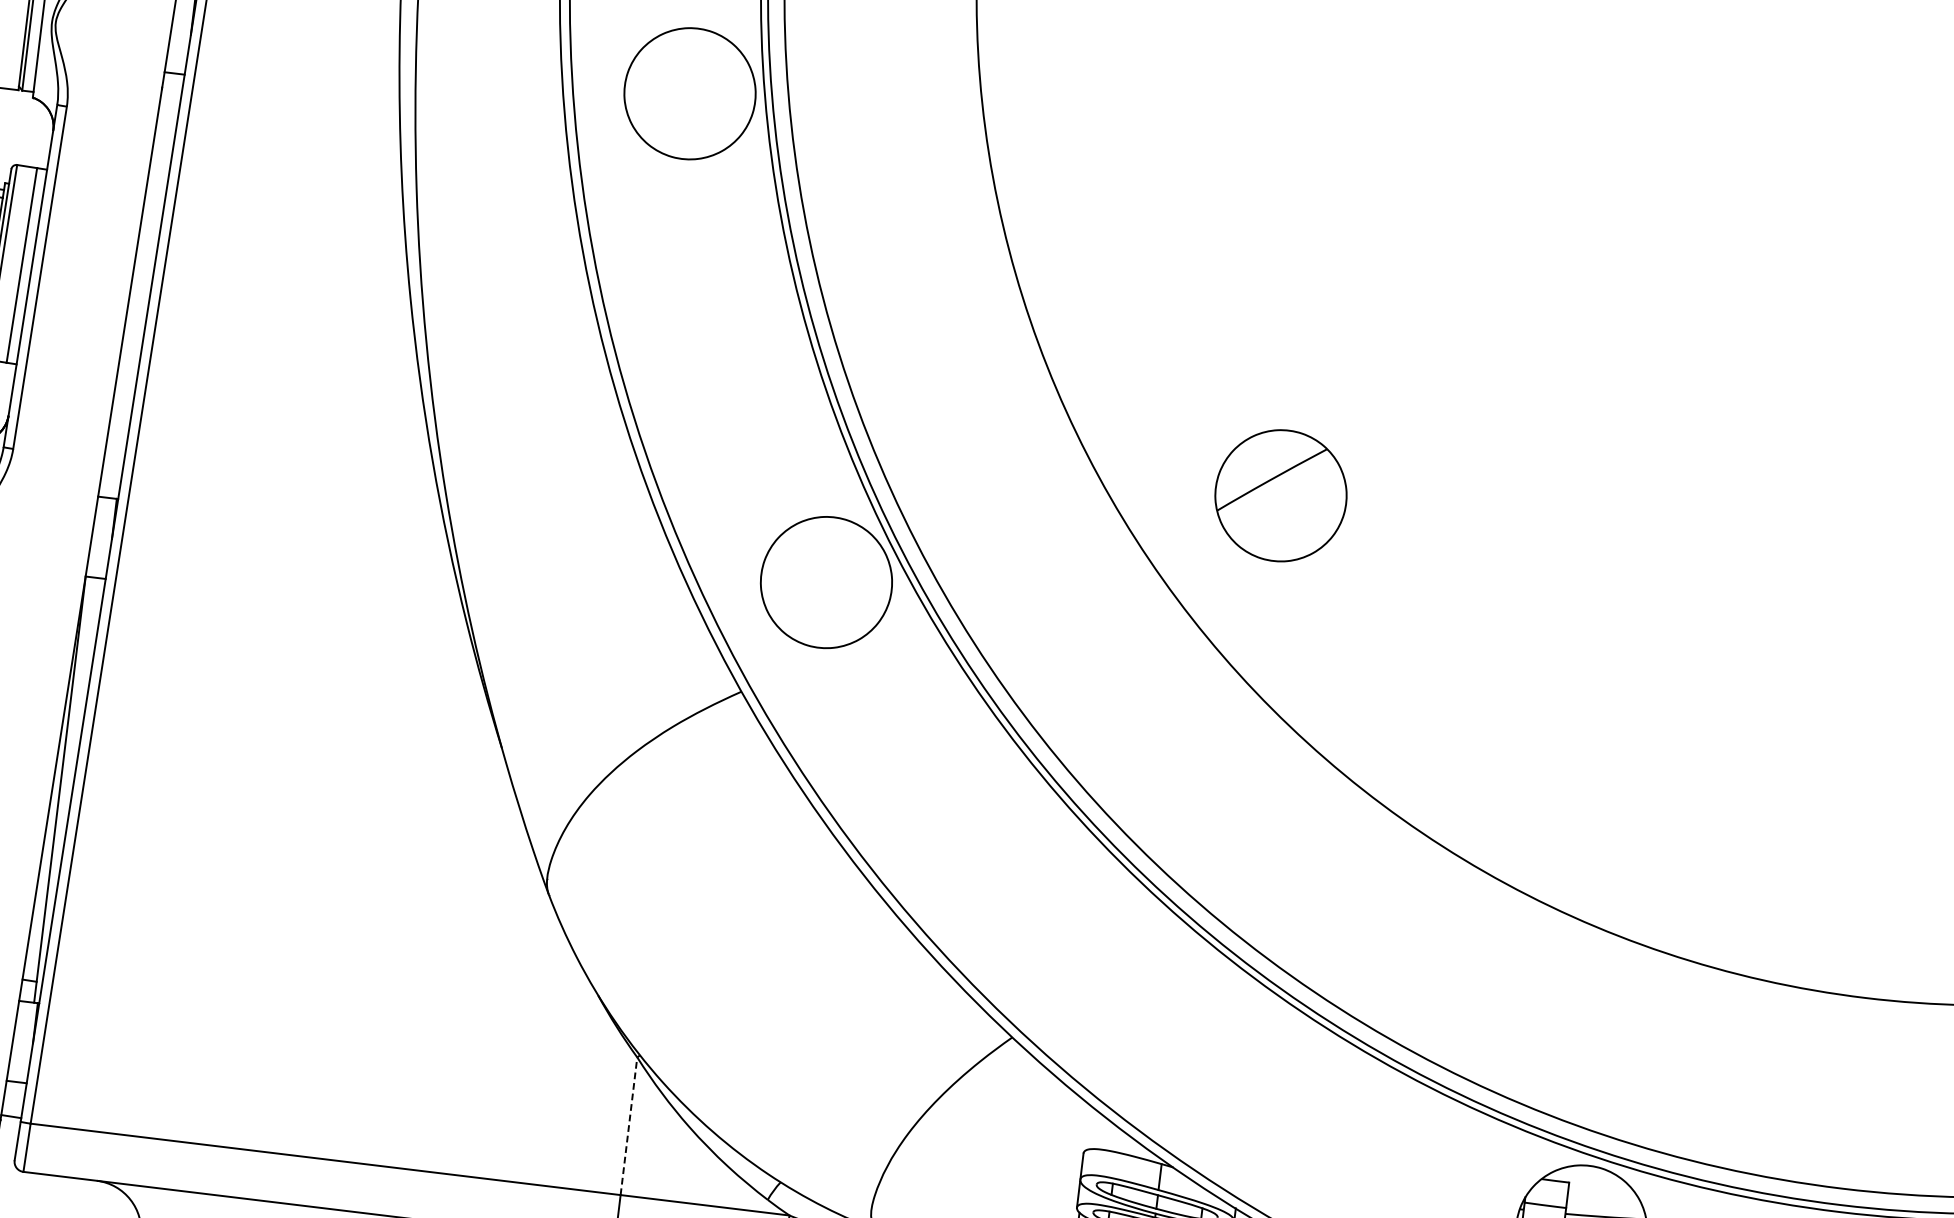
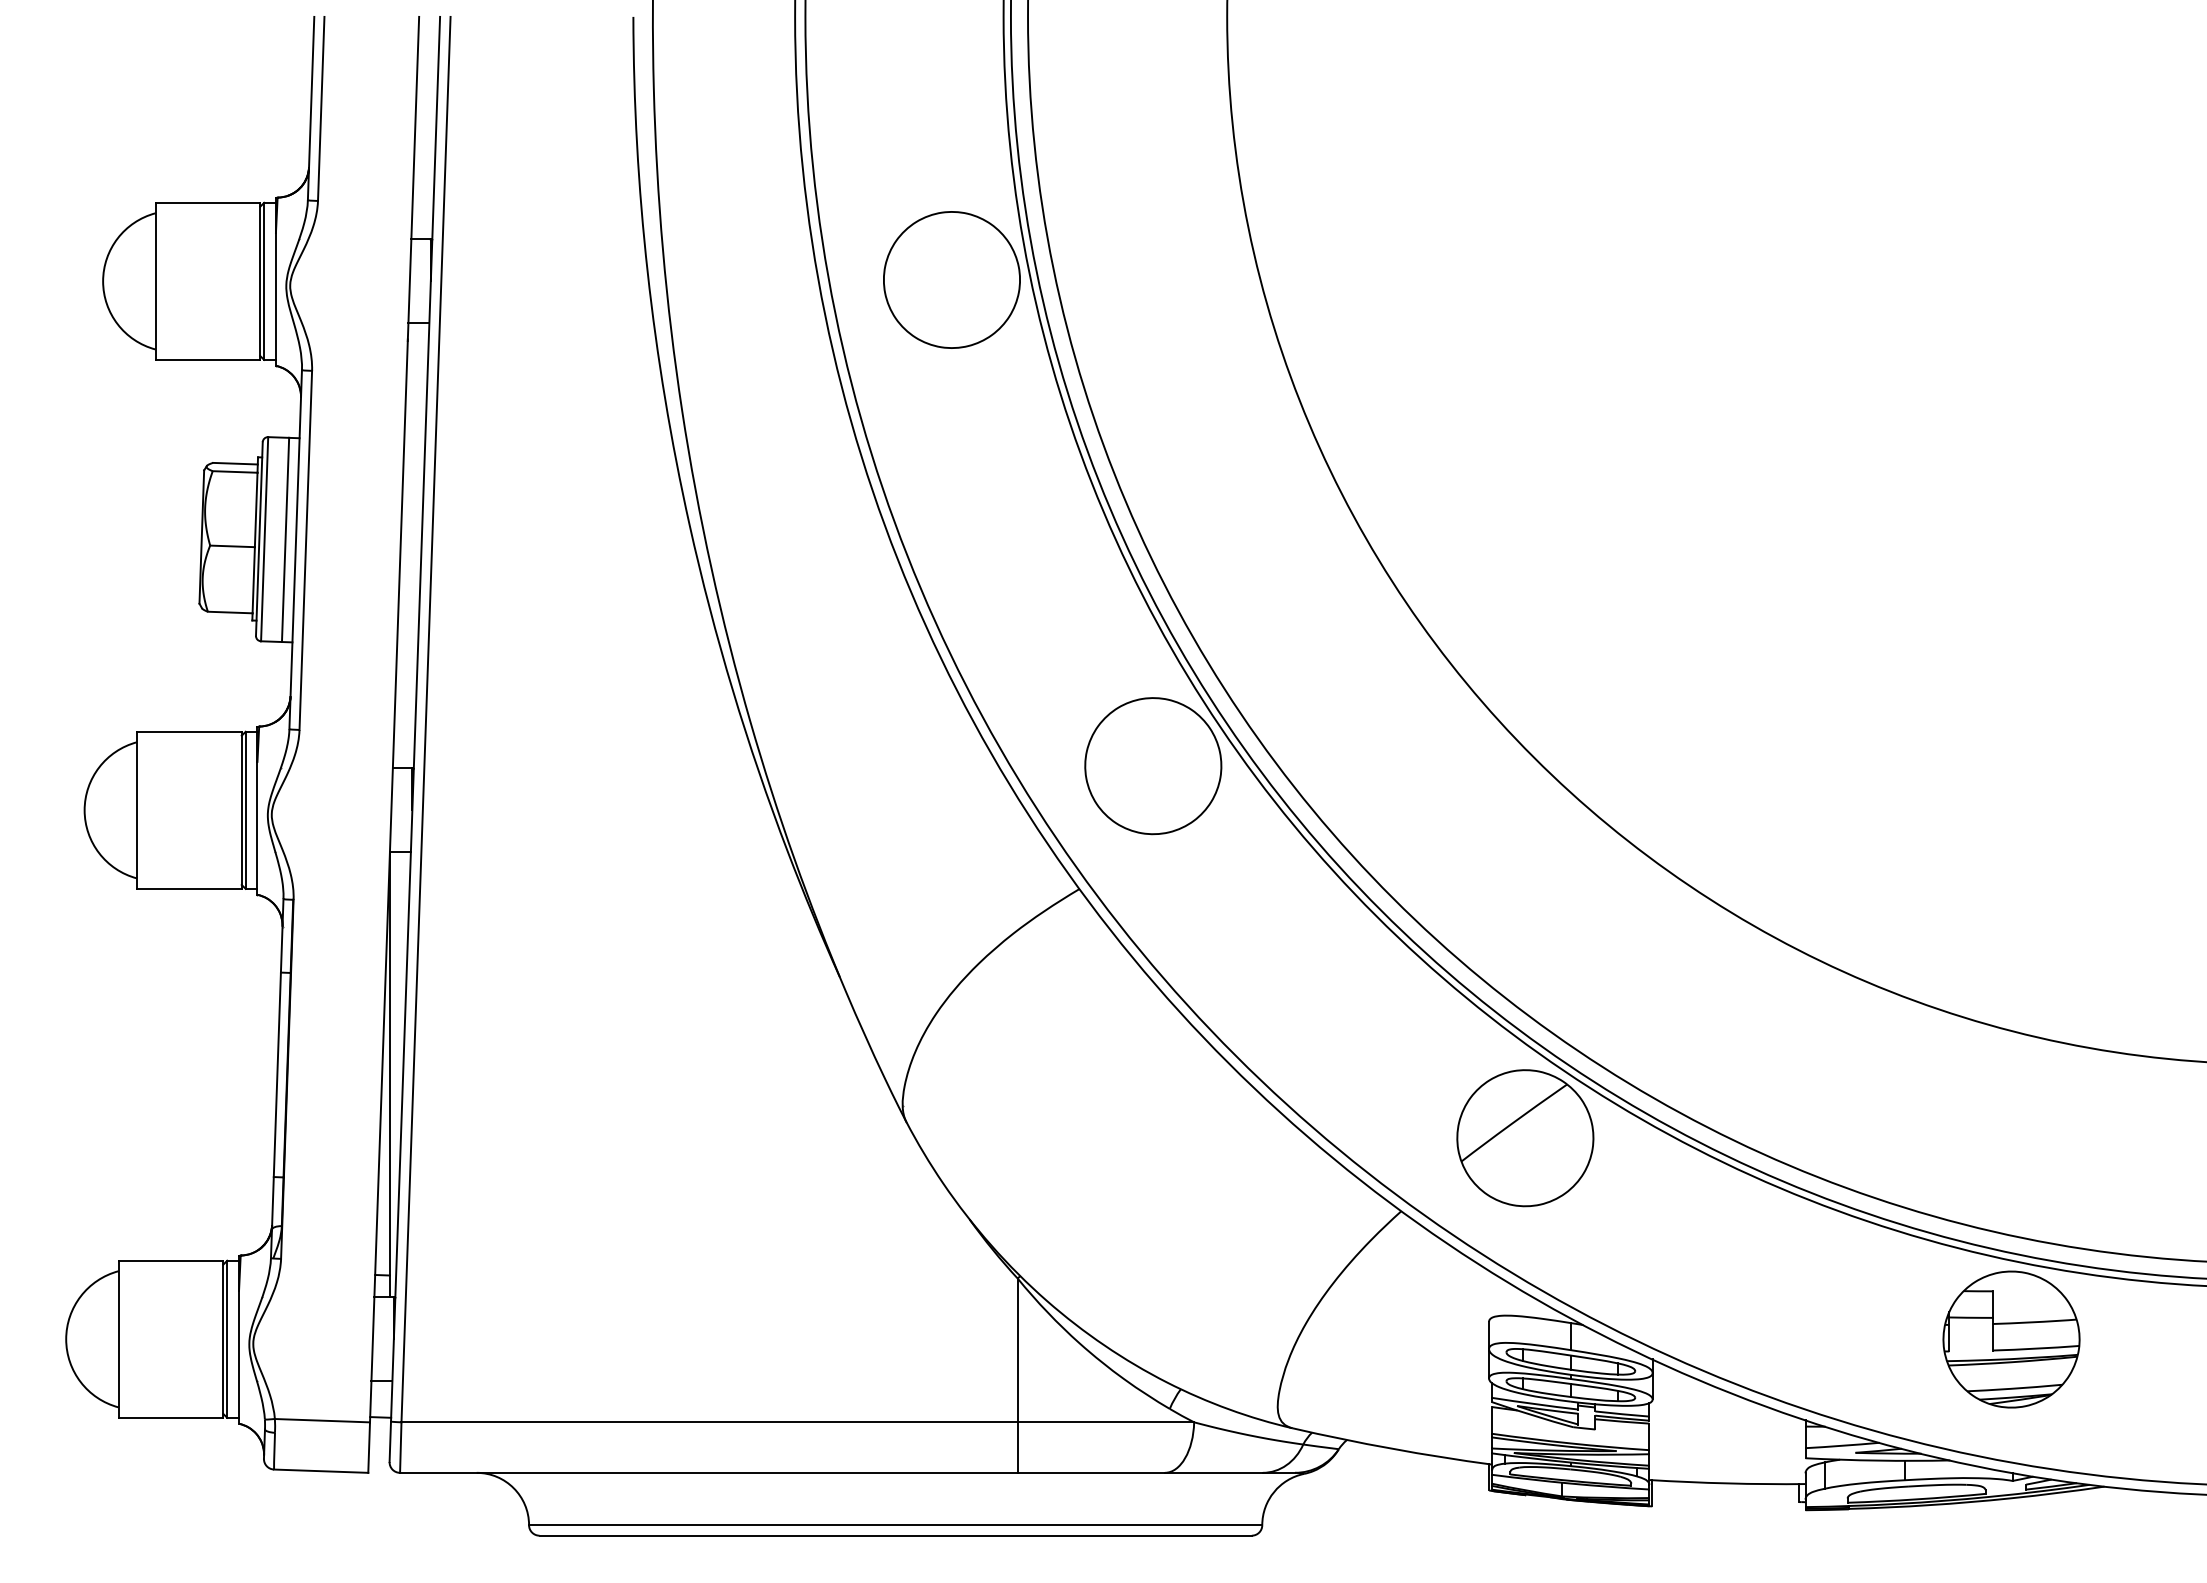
part: (1281, 496) -> (1525, 1138), moved
line: (628, 1126) -> (1017, 1350), dashed -> solid

